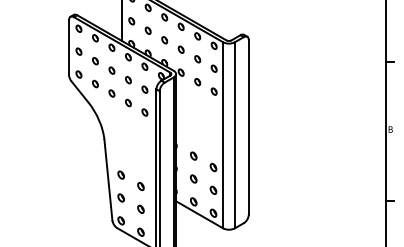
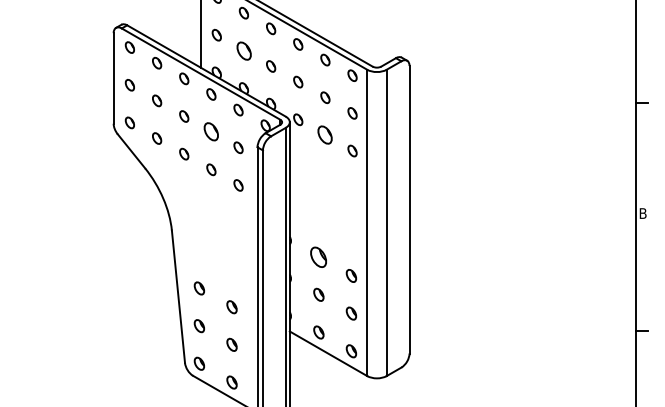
part: (147, 30) -> (242, 50), size x1.6
part: (128, 80) -> (211, 132), size x1.6
part: (197, 82) -> (325, 136), size x1.6
part: (193, 155) -> (318, 256), size x1.6

